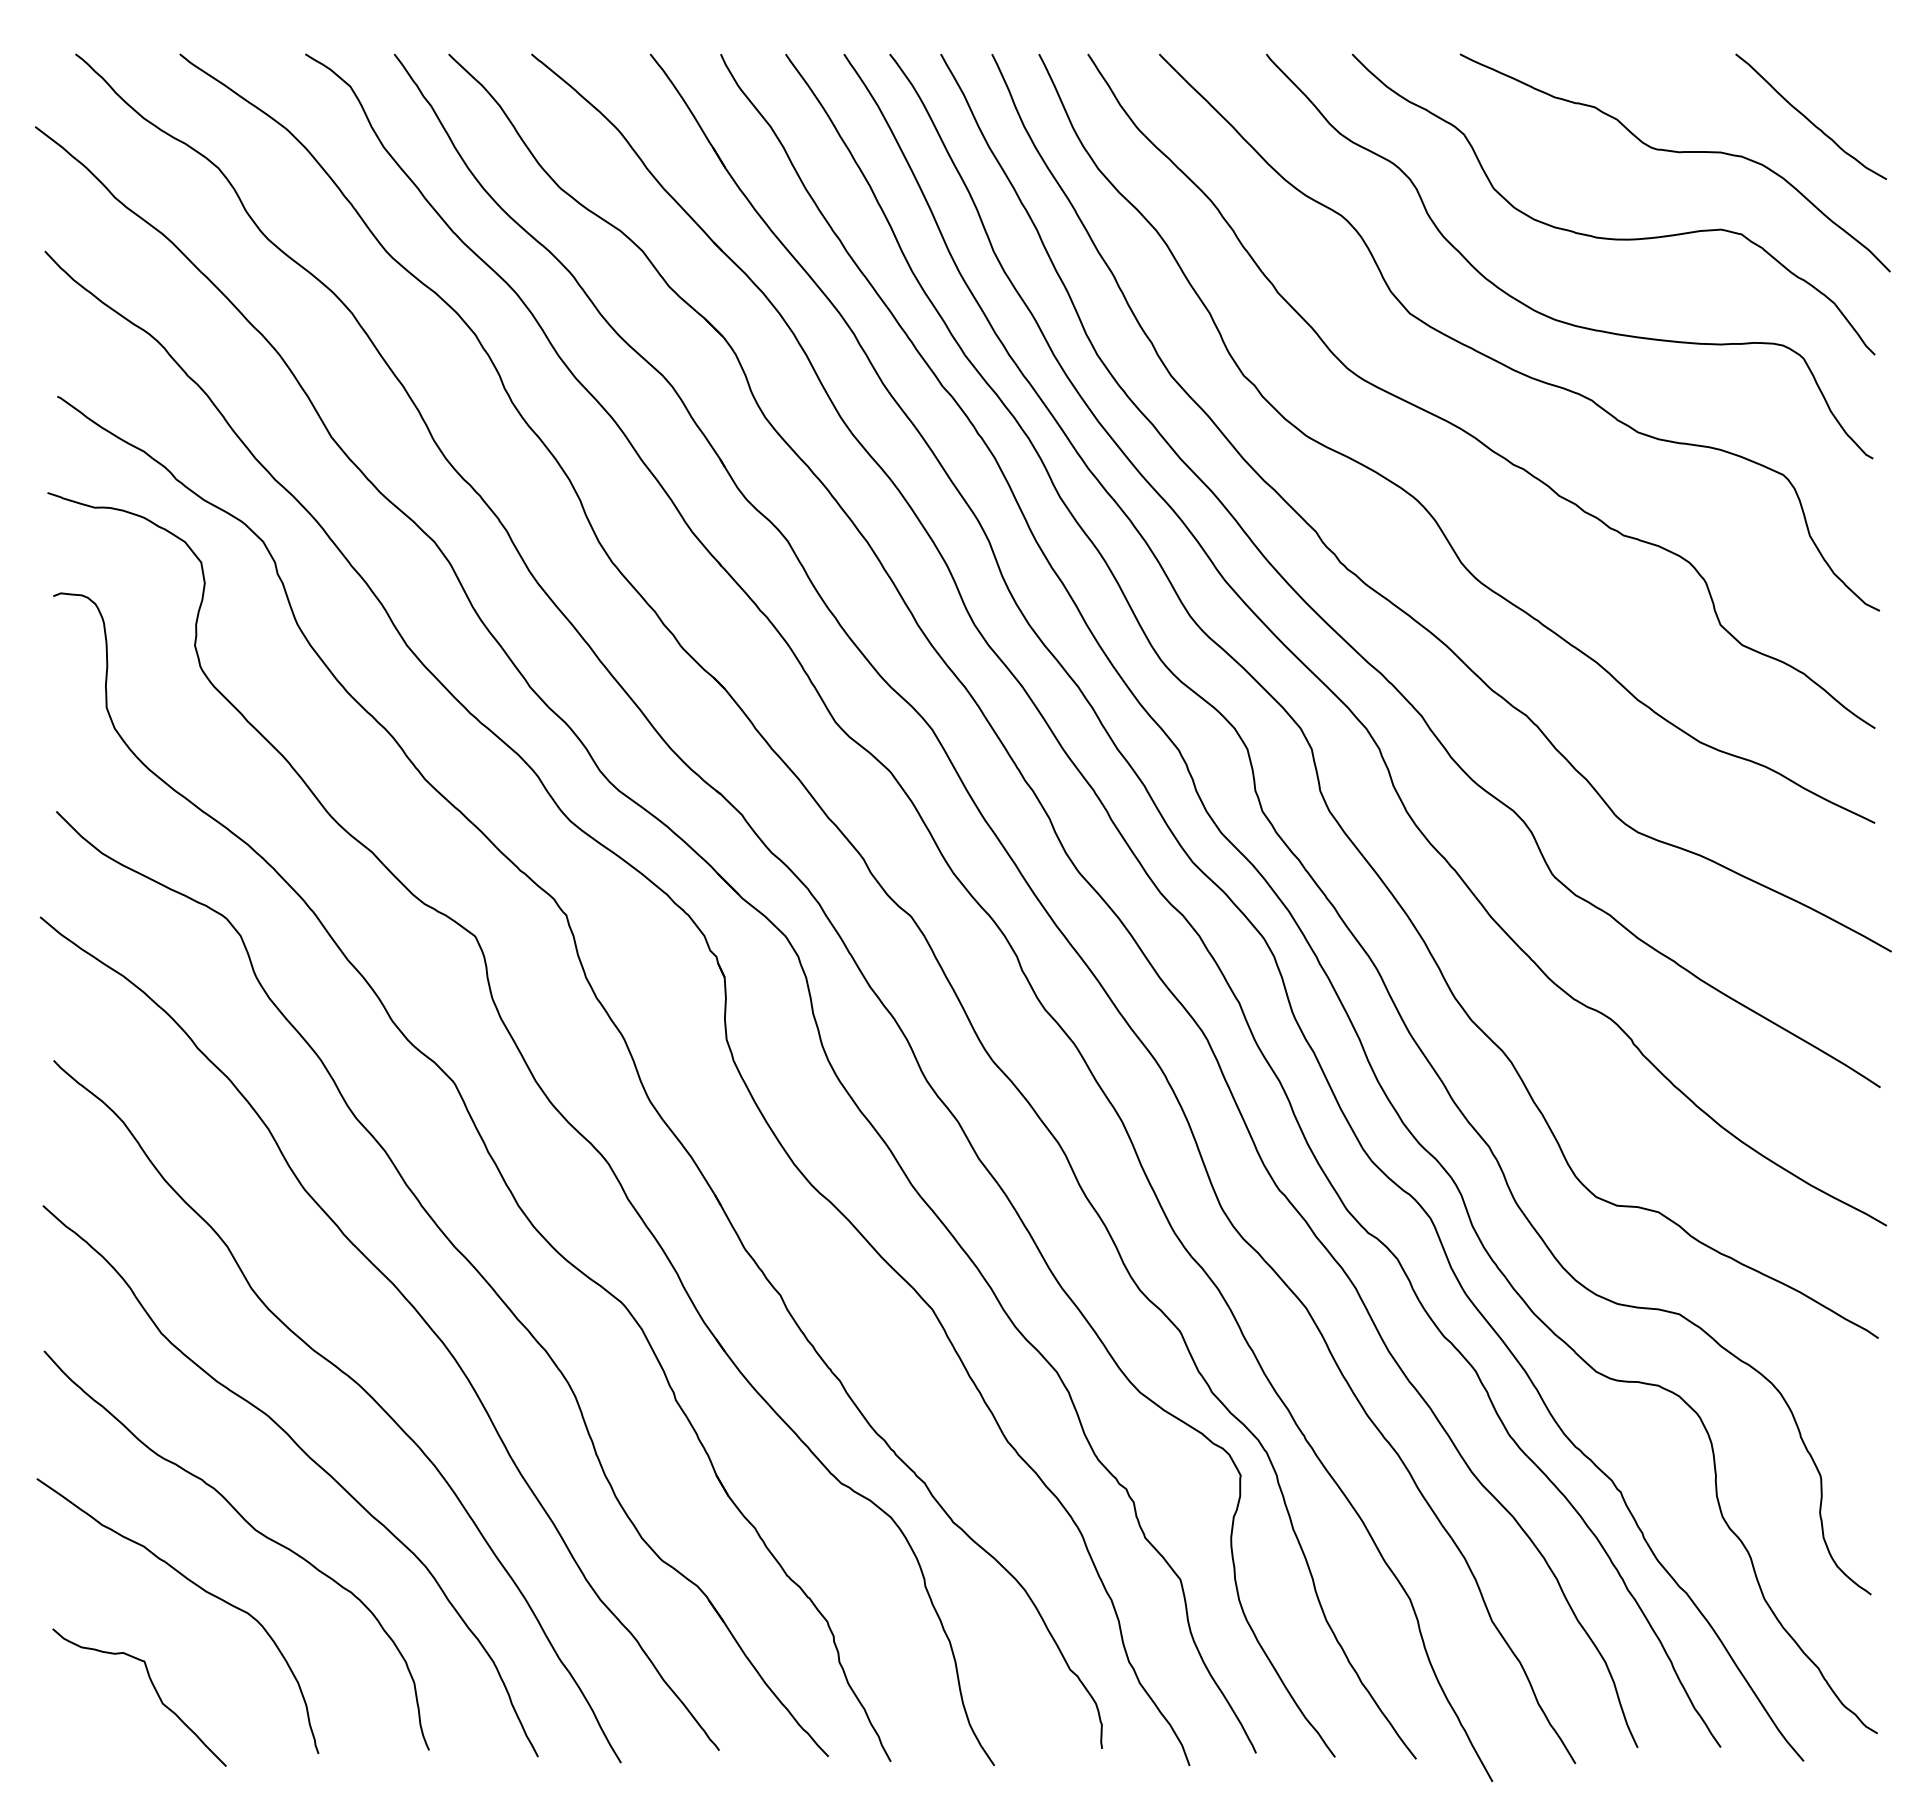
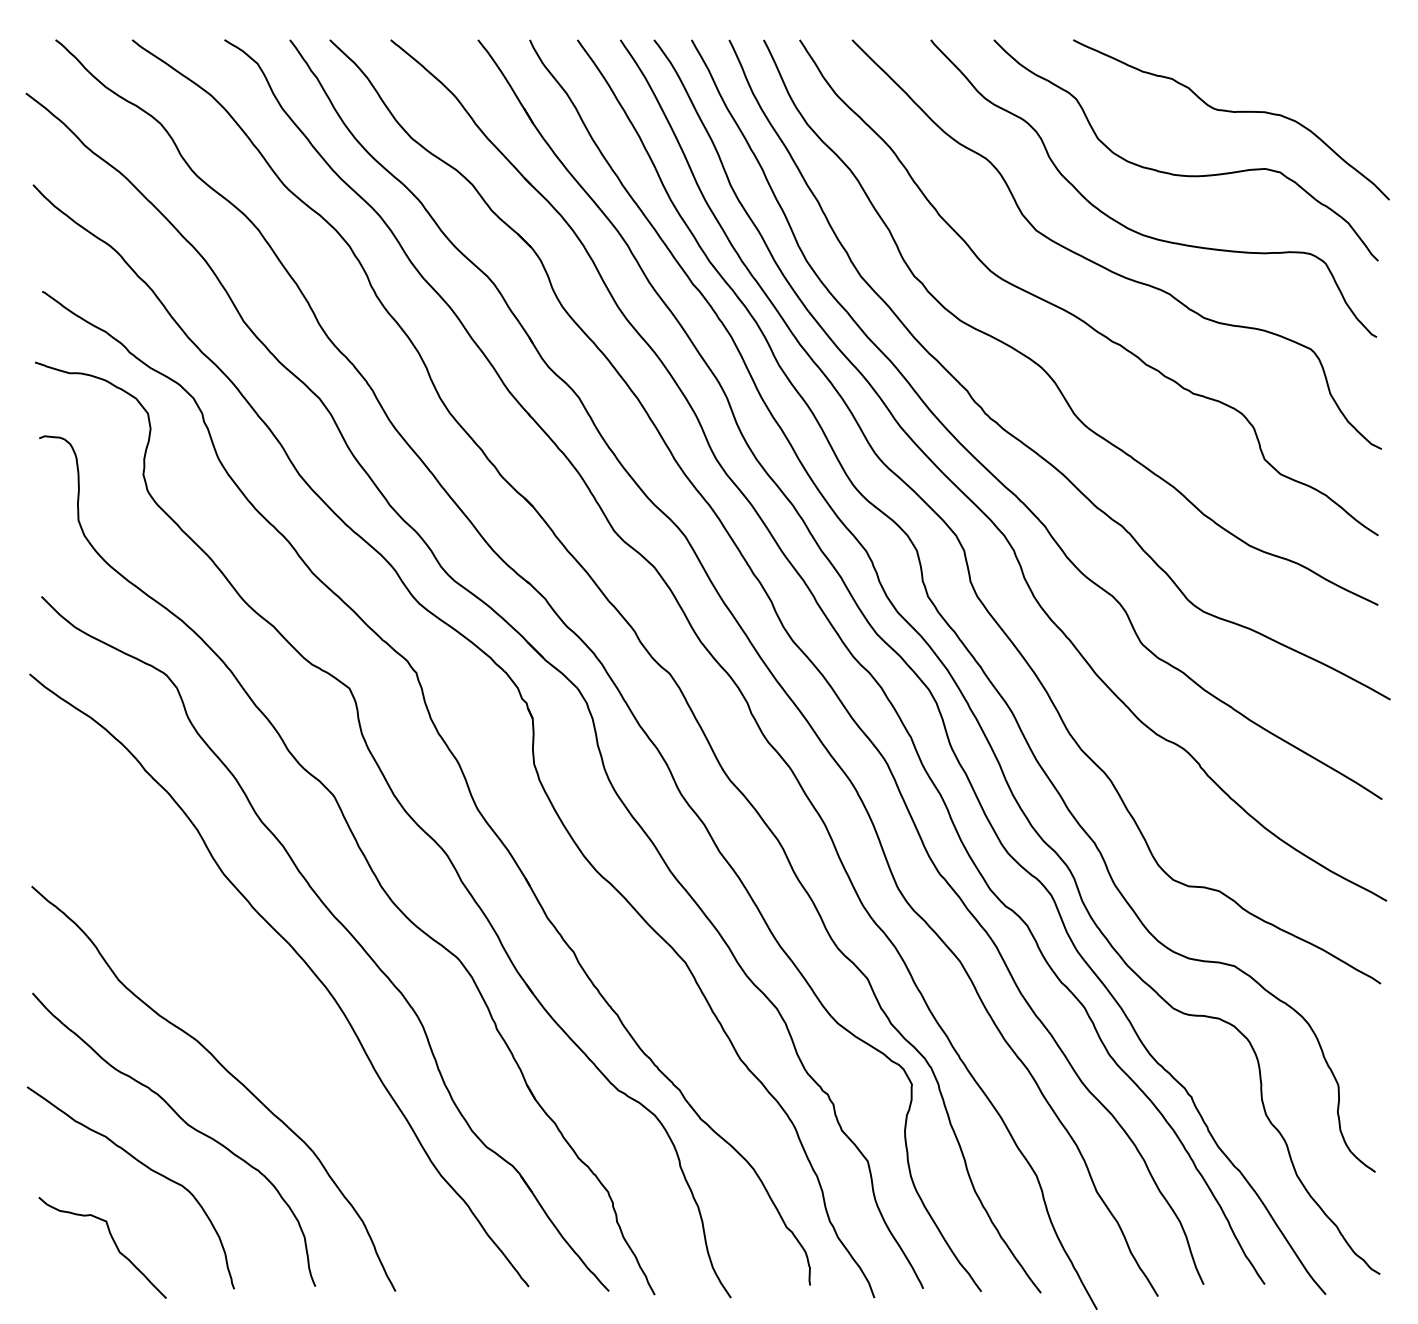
curve: (1808, 118) -> (1329, 87), removed
curve: (356, 1384) -> (262, 1017), removed

